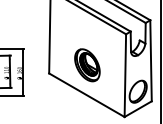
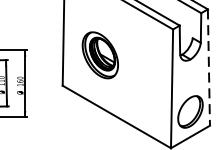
line: (151, 60) -> (209, 67), solid -> dashed
part: (87, 65) -> (100, 55), moved

